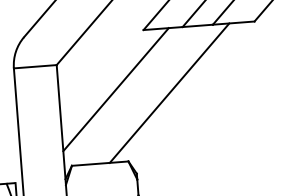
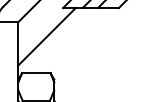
line: (169, 93) -> (73, 40), removed

